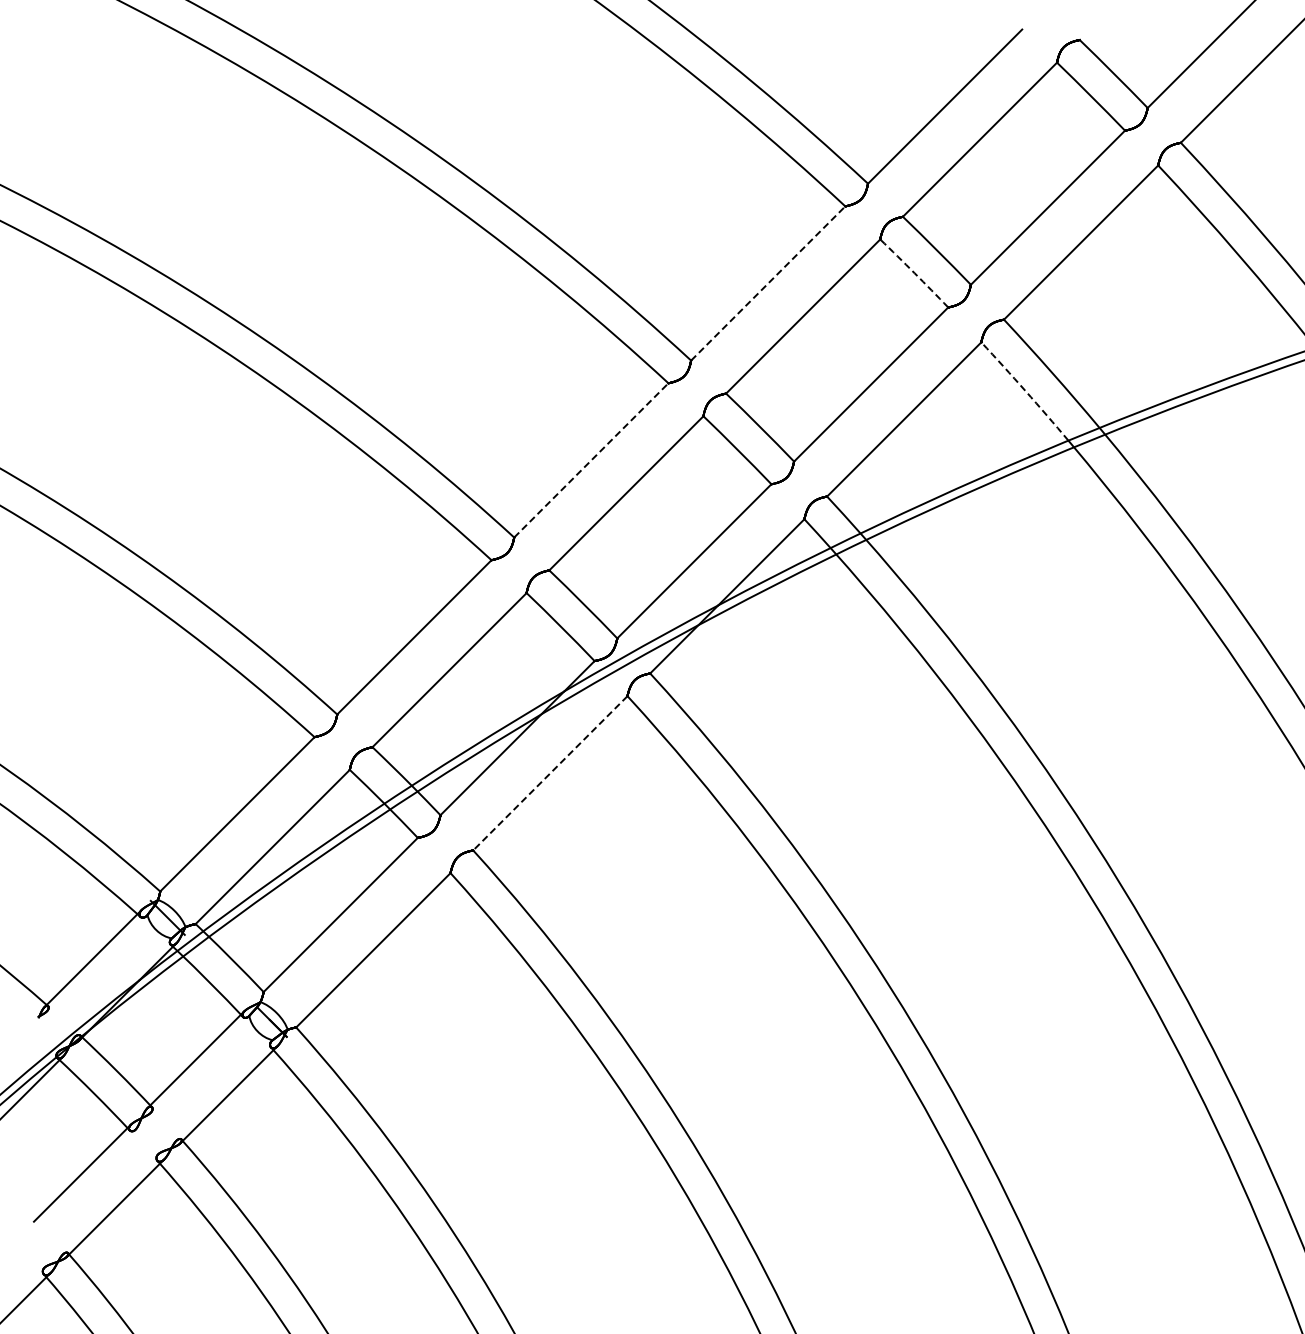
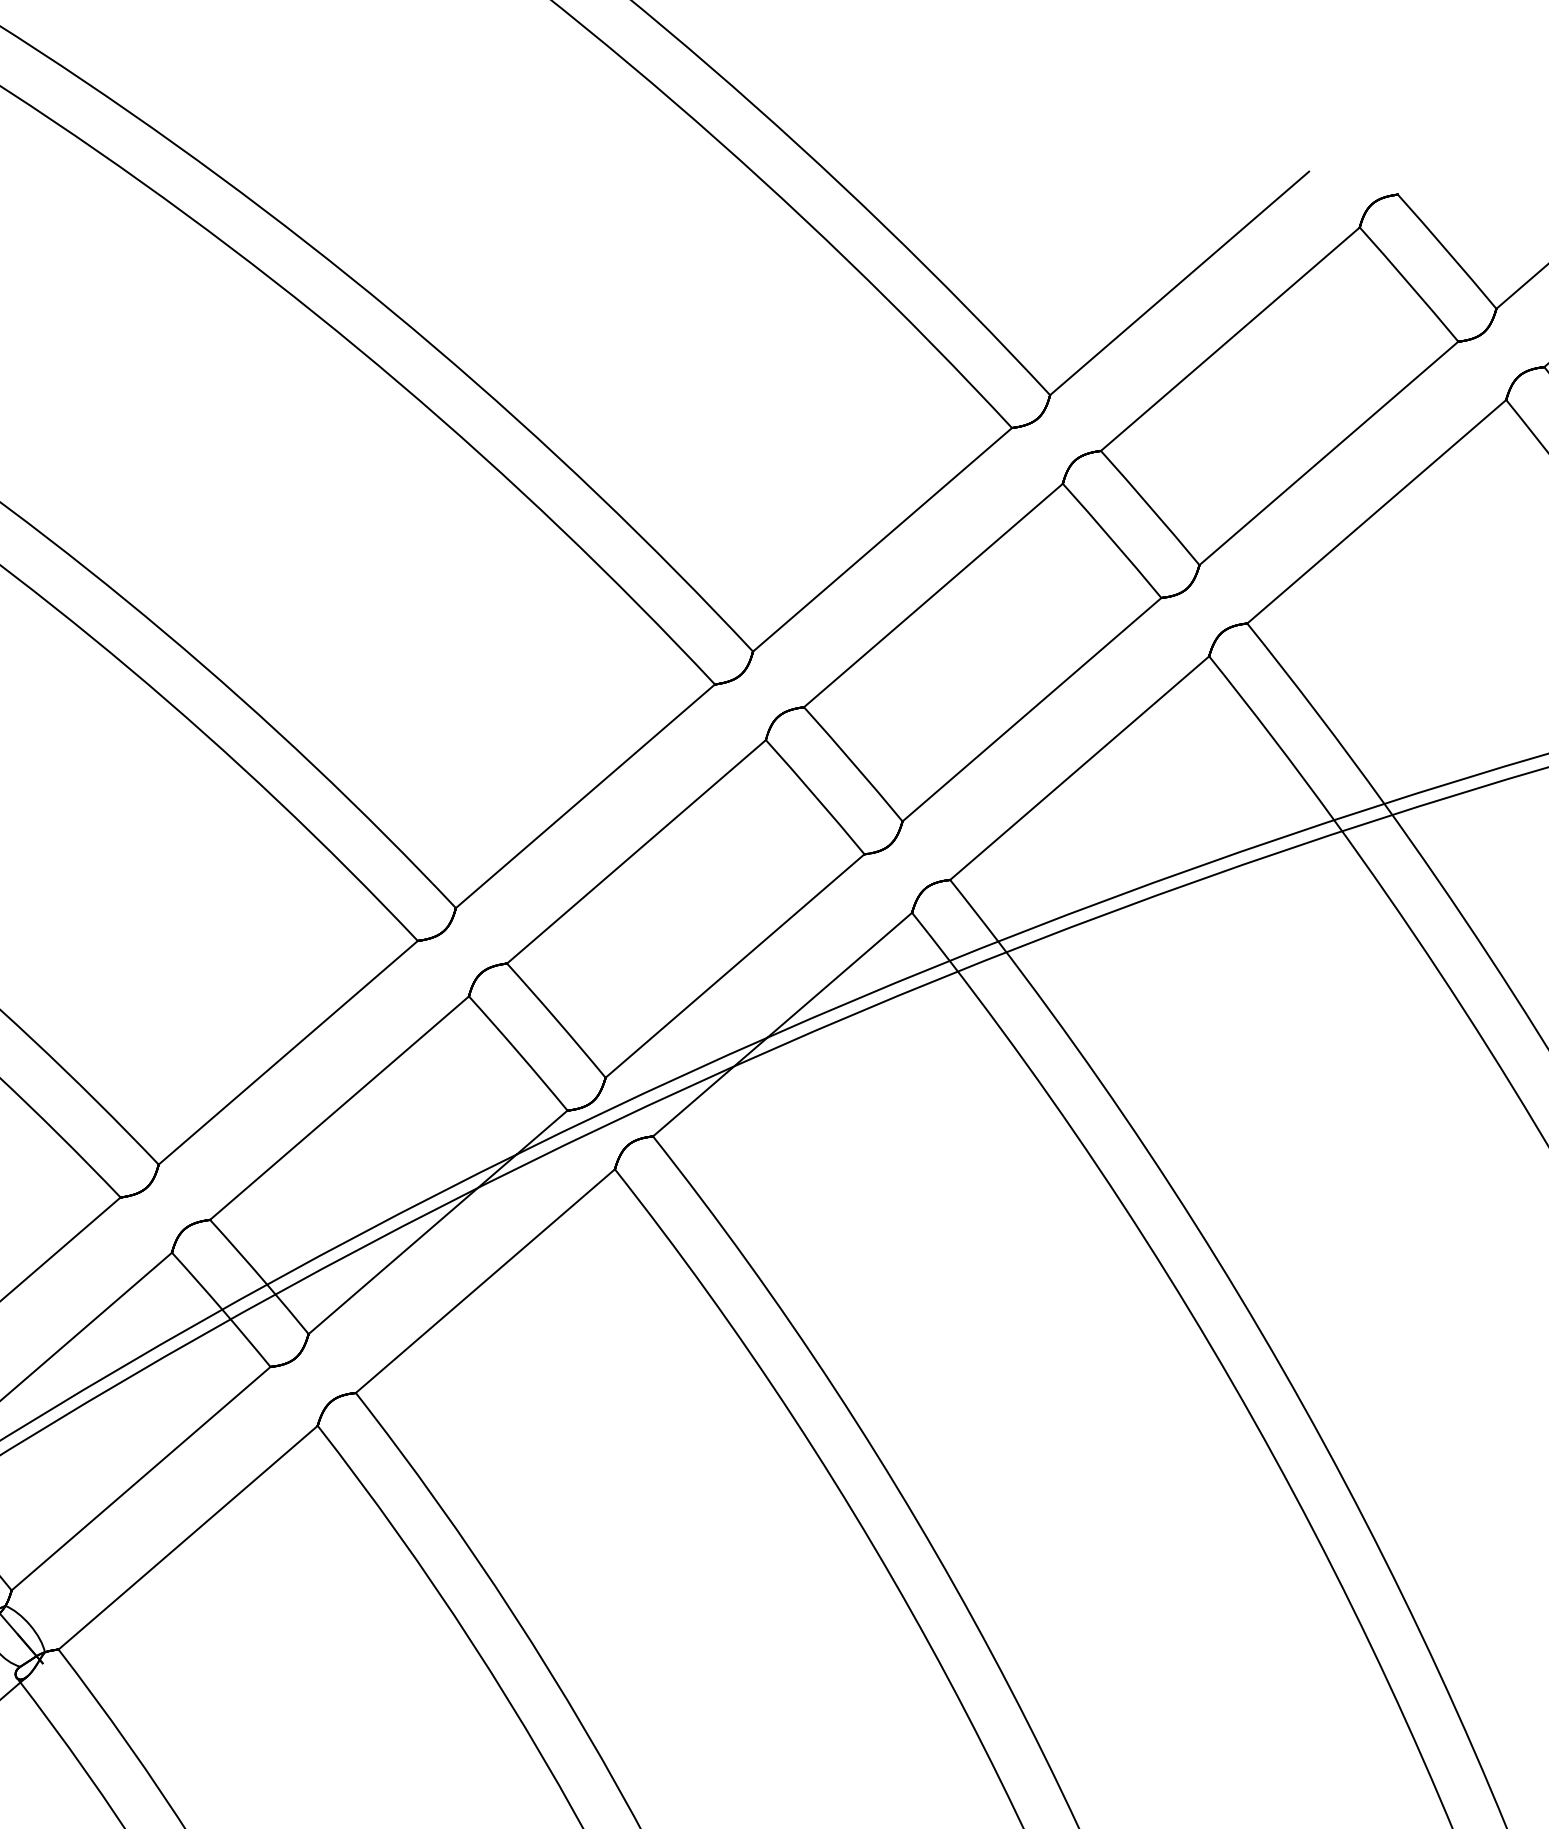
arc: (914, 273) -> (1112, 540), dashed -> solid
line: (768, 283) -> (882, 539), dashed -> solid
arc: (1025, 390) -> (1272, 736), dashed -> solid
line: (591, 460) -> (585, 796), dashed -> solid
line: (550, 773) -> (485, 1281), dashed -> solid

